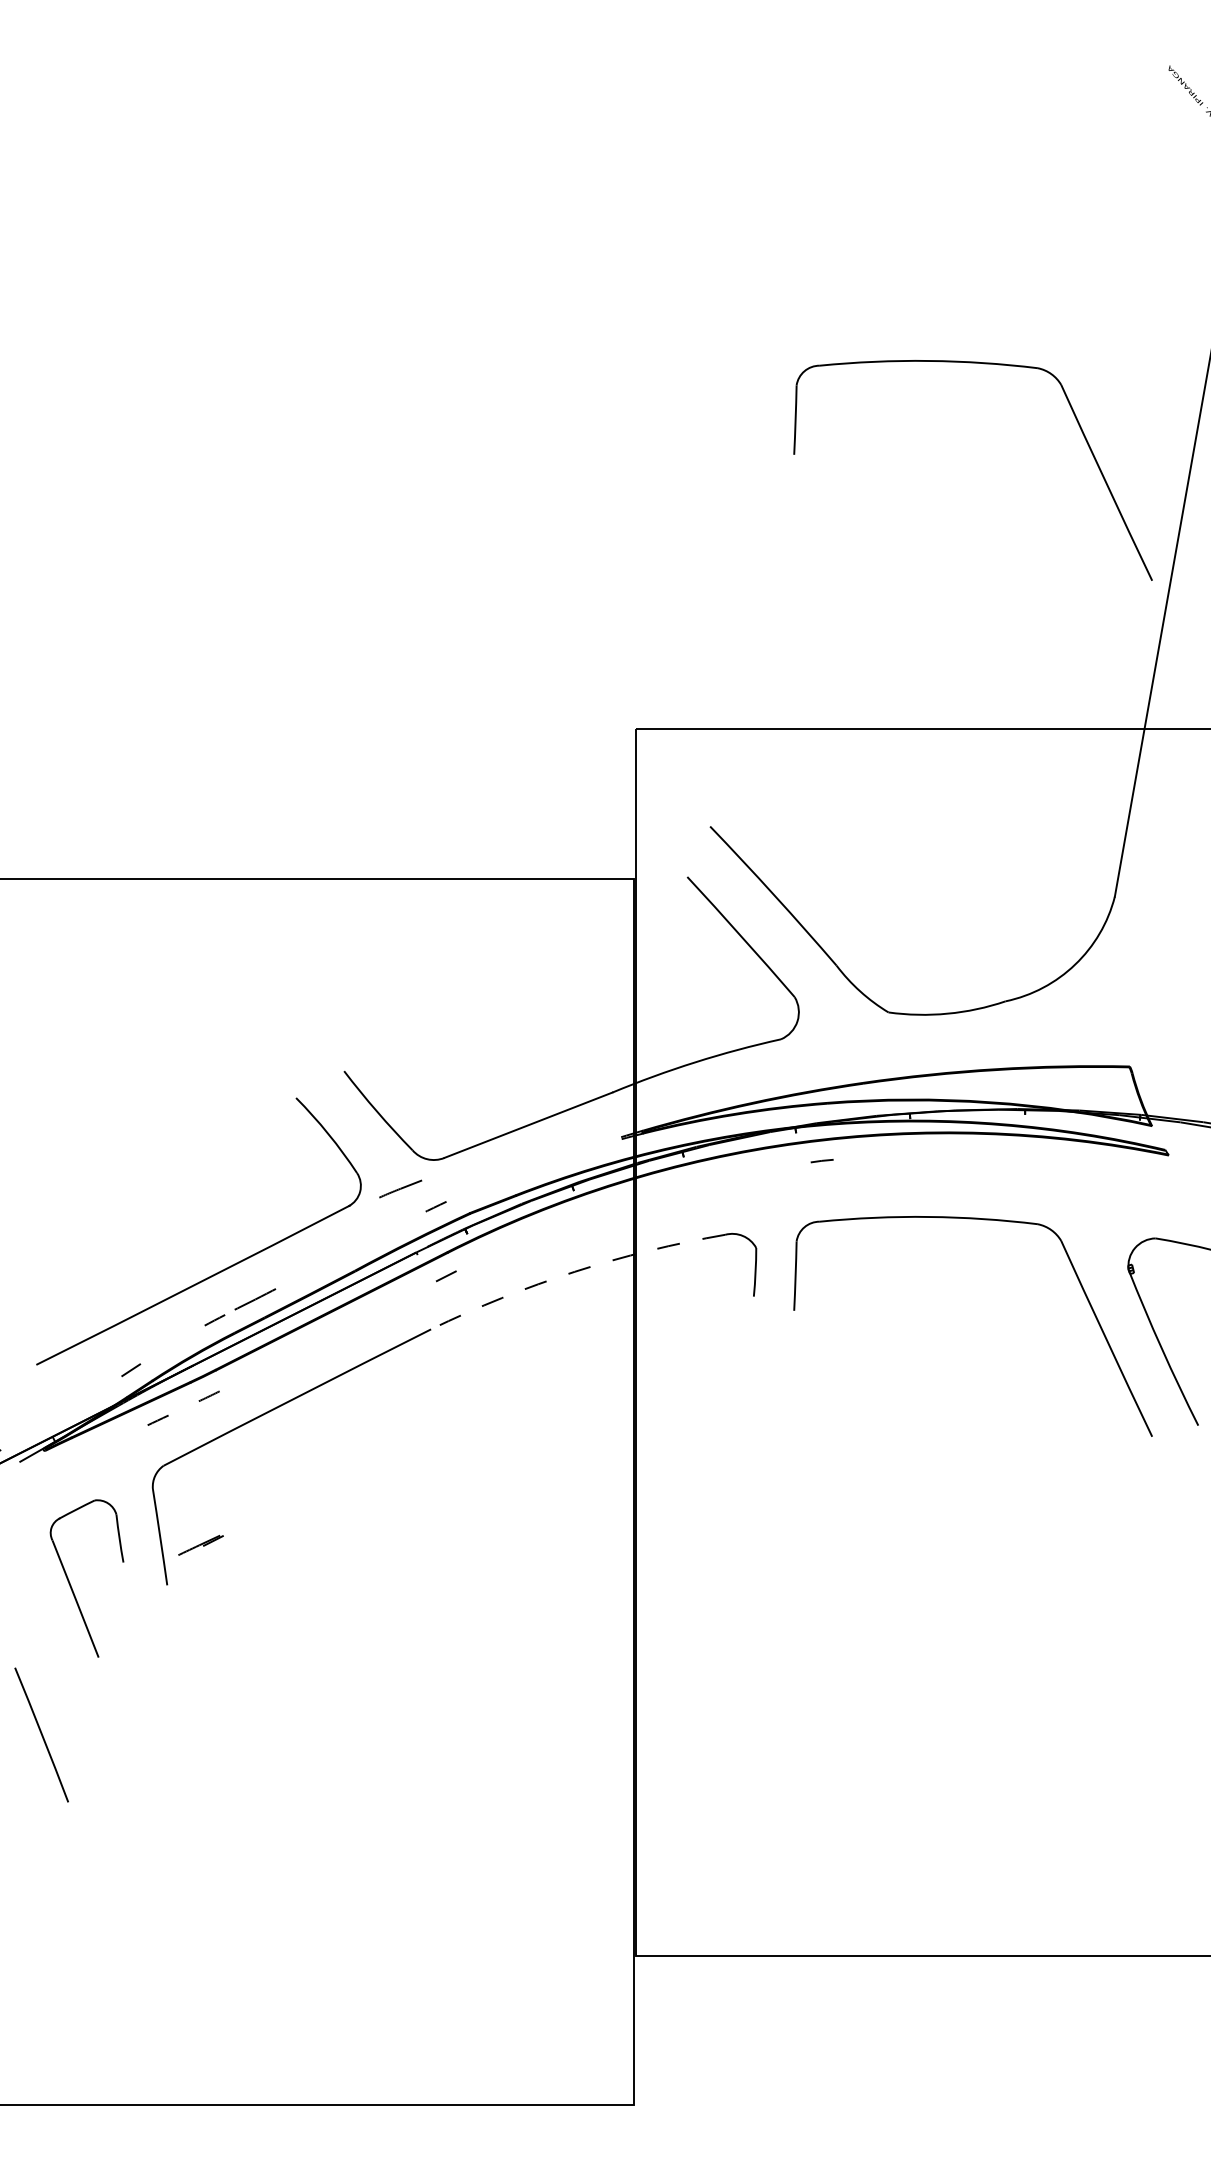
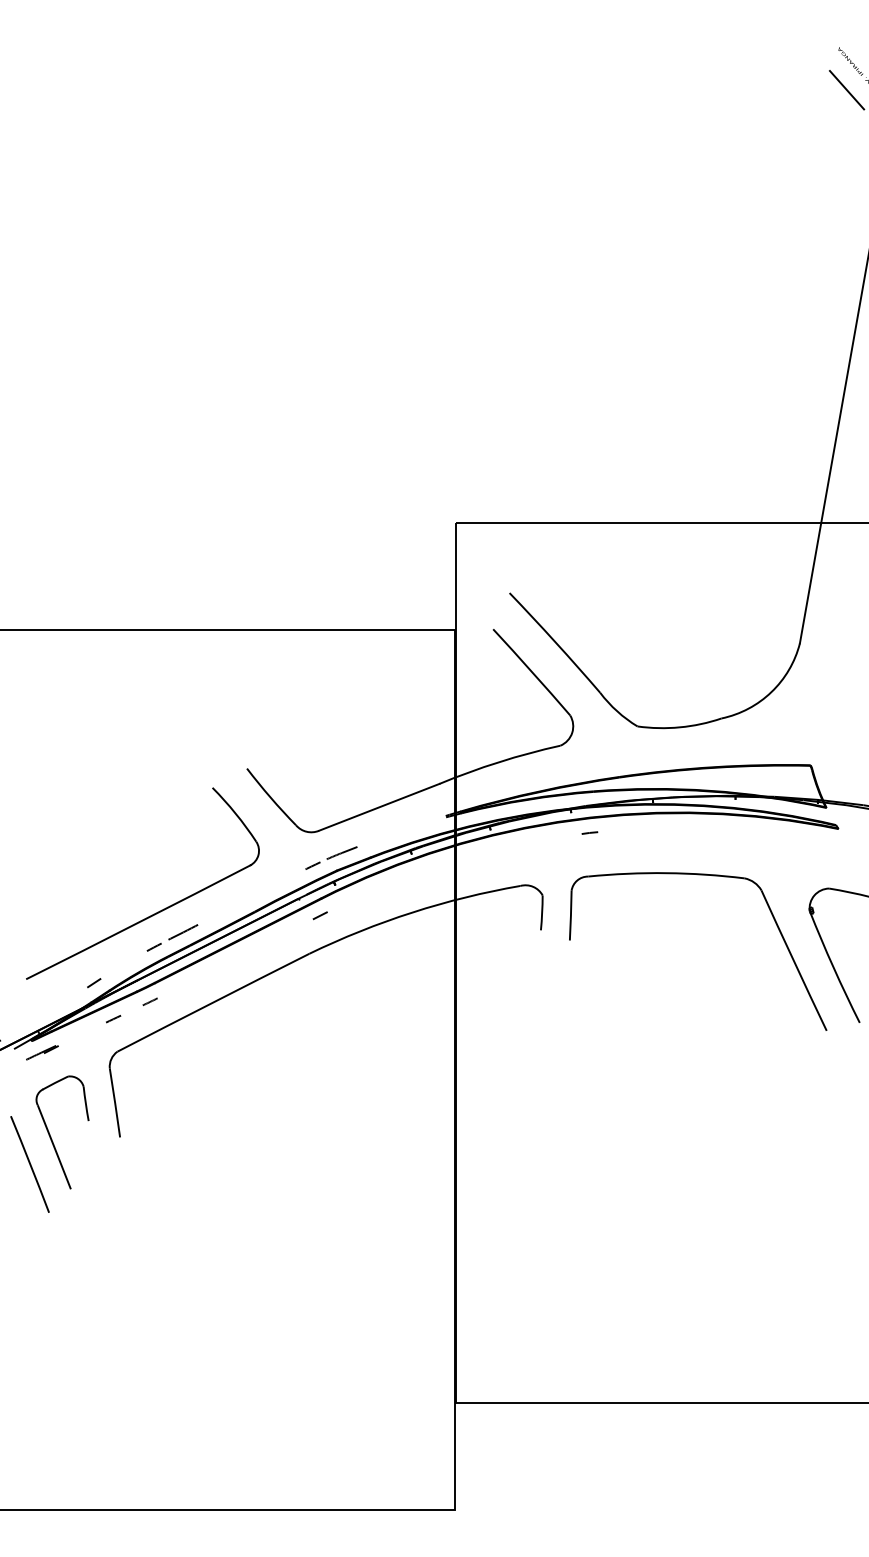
line: (1180, 125) -> (847, 90), added
part: (984, 364) -> (706, 261), removed
line: (400, 1188) -> (341, 852), moved
arc: (574, 1271) -> (412, 912), dashed -> solid
part: (200, 1545) -> (42, 1052), moved
line: (41, 1734) -> (29, 1164), moved

